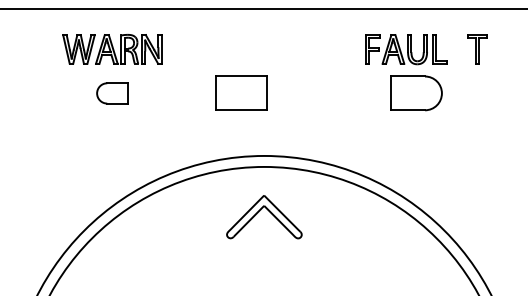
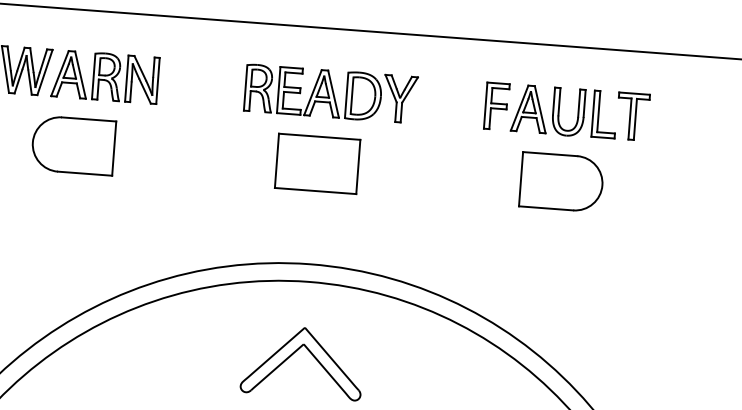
part: (269, 49) -> (331, 94), added
part: (477, 49) -> (632, 116), moved
part: (241, 92) -> (317, 162), moved
part: (112, 93) -> (73, 145), size x1.67

